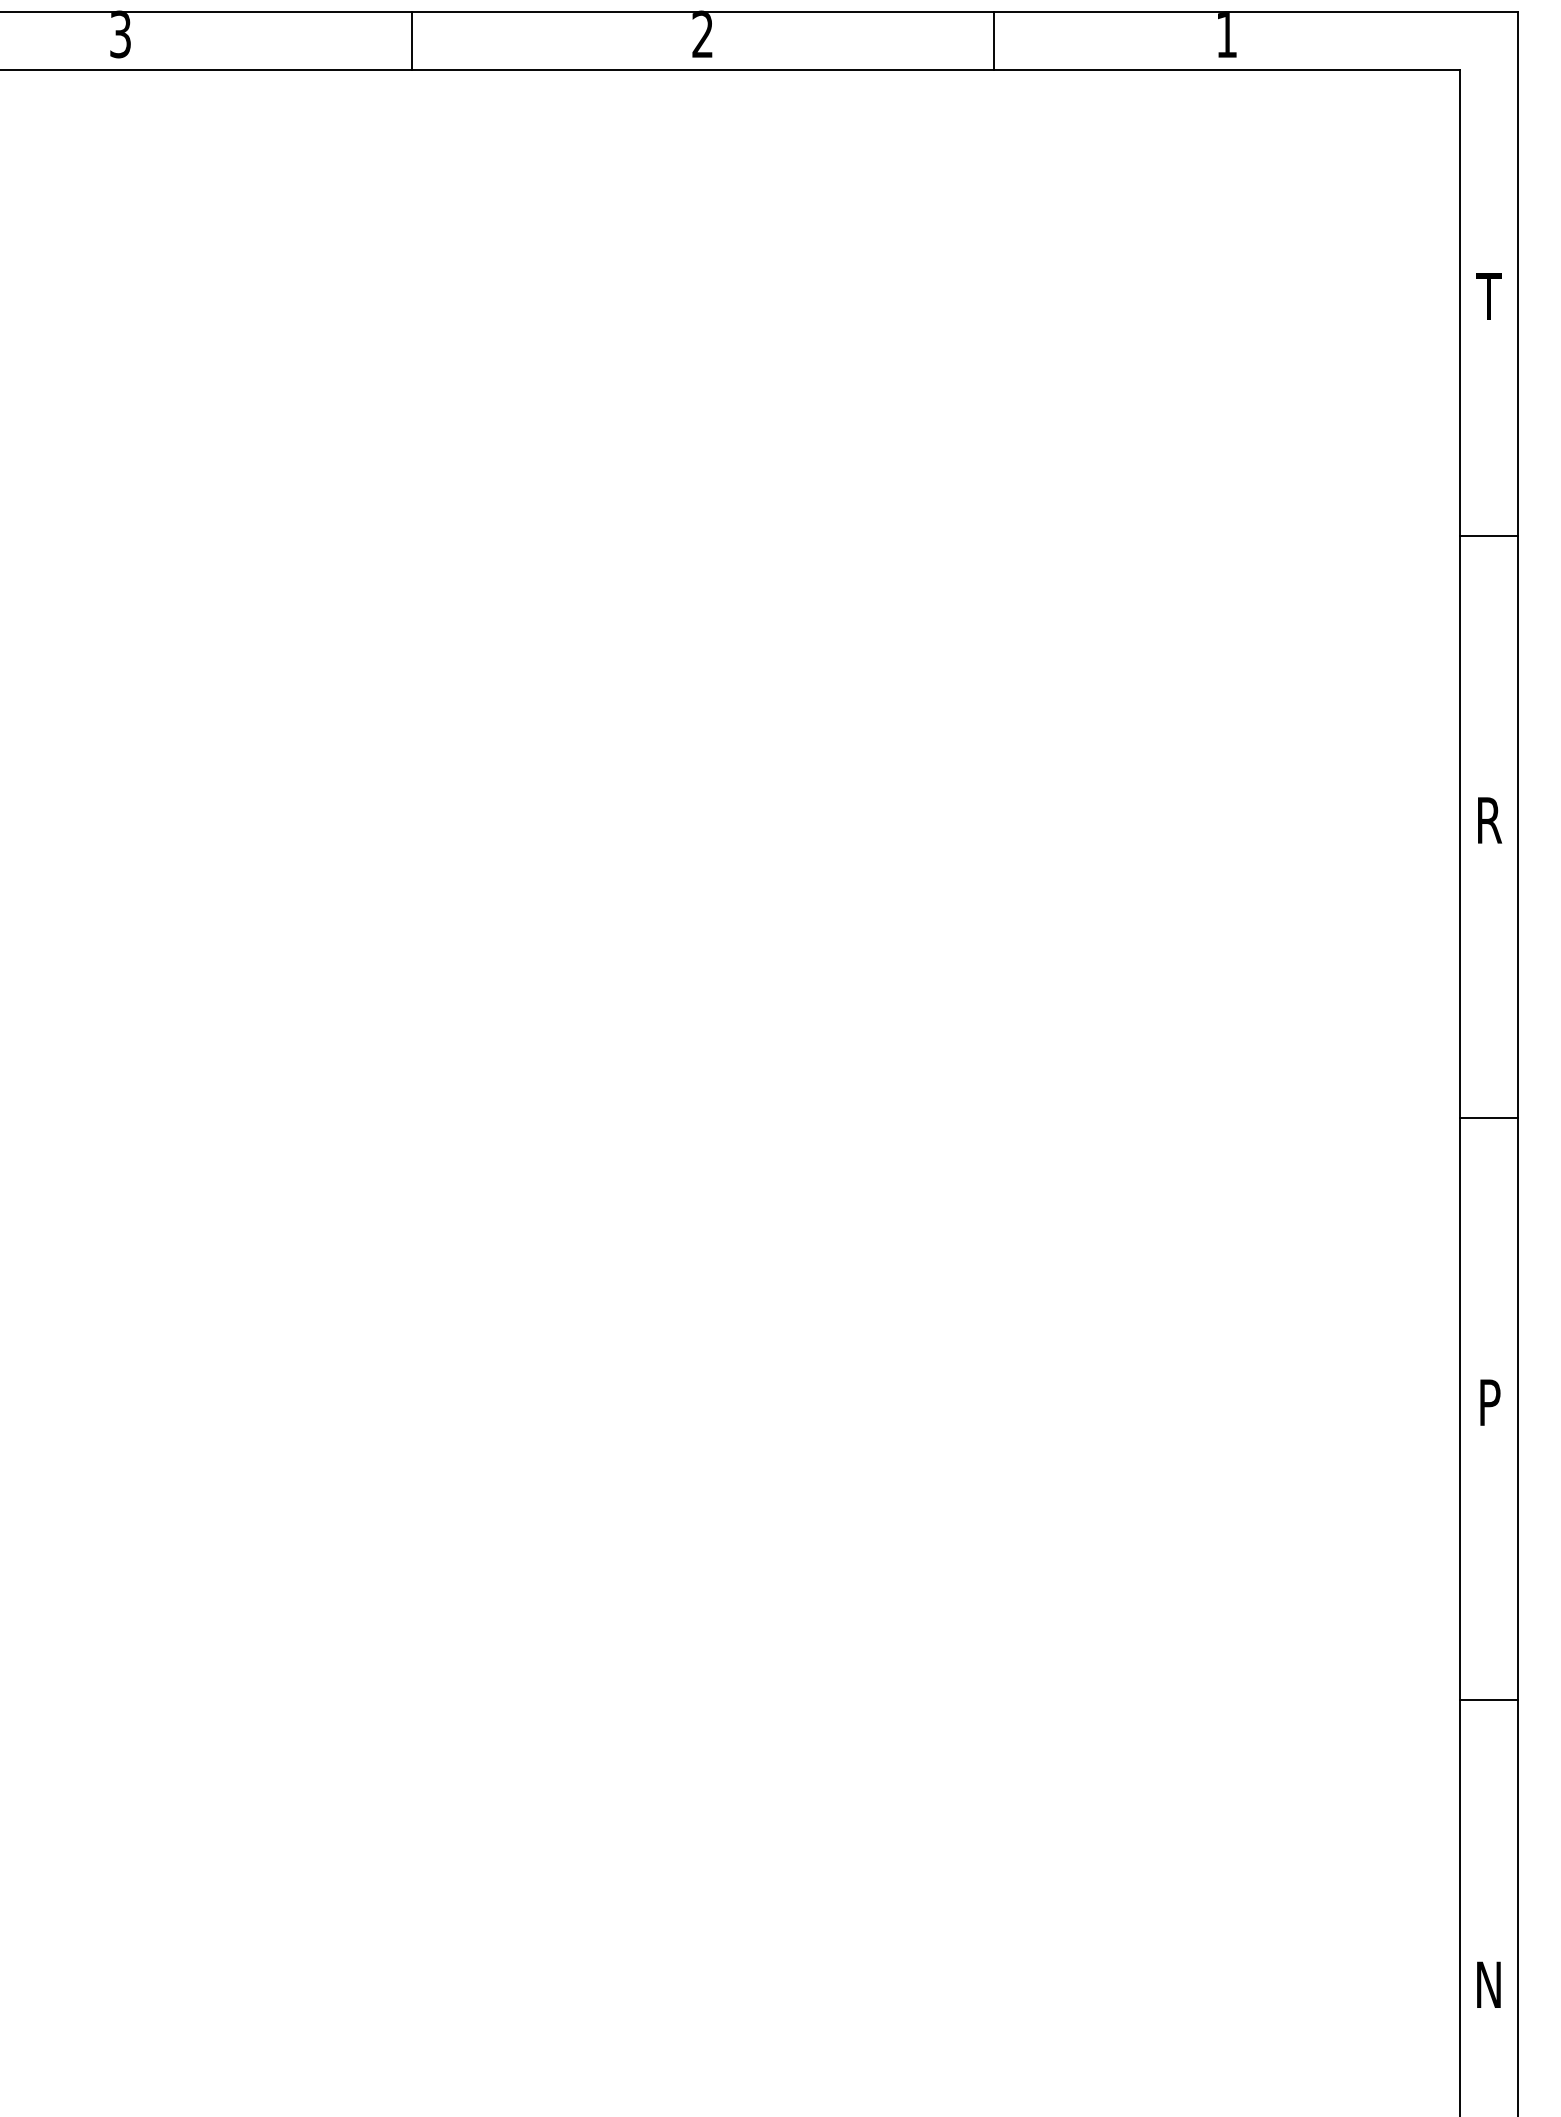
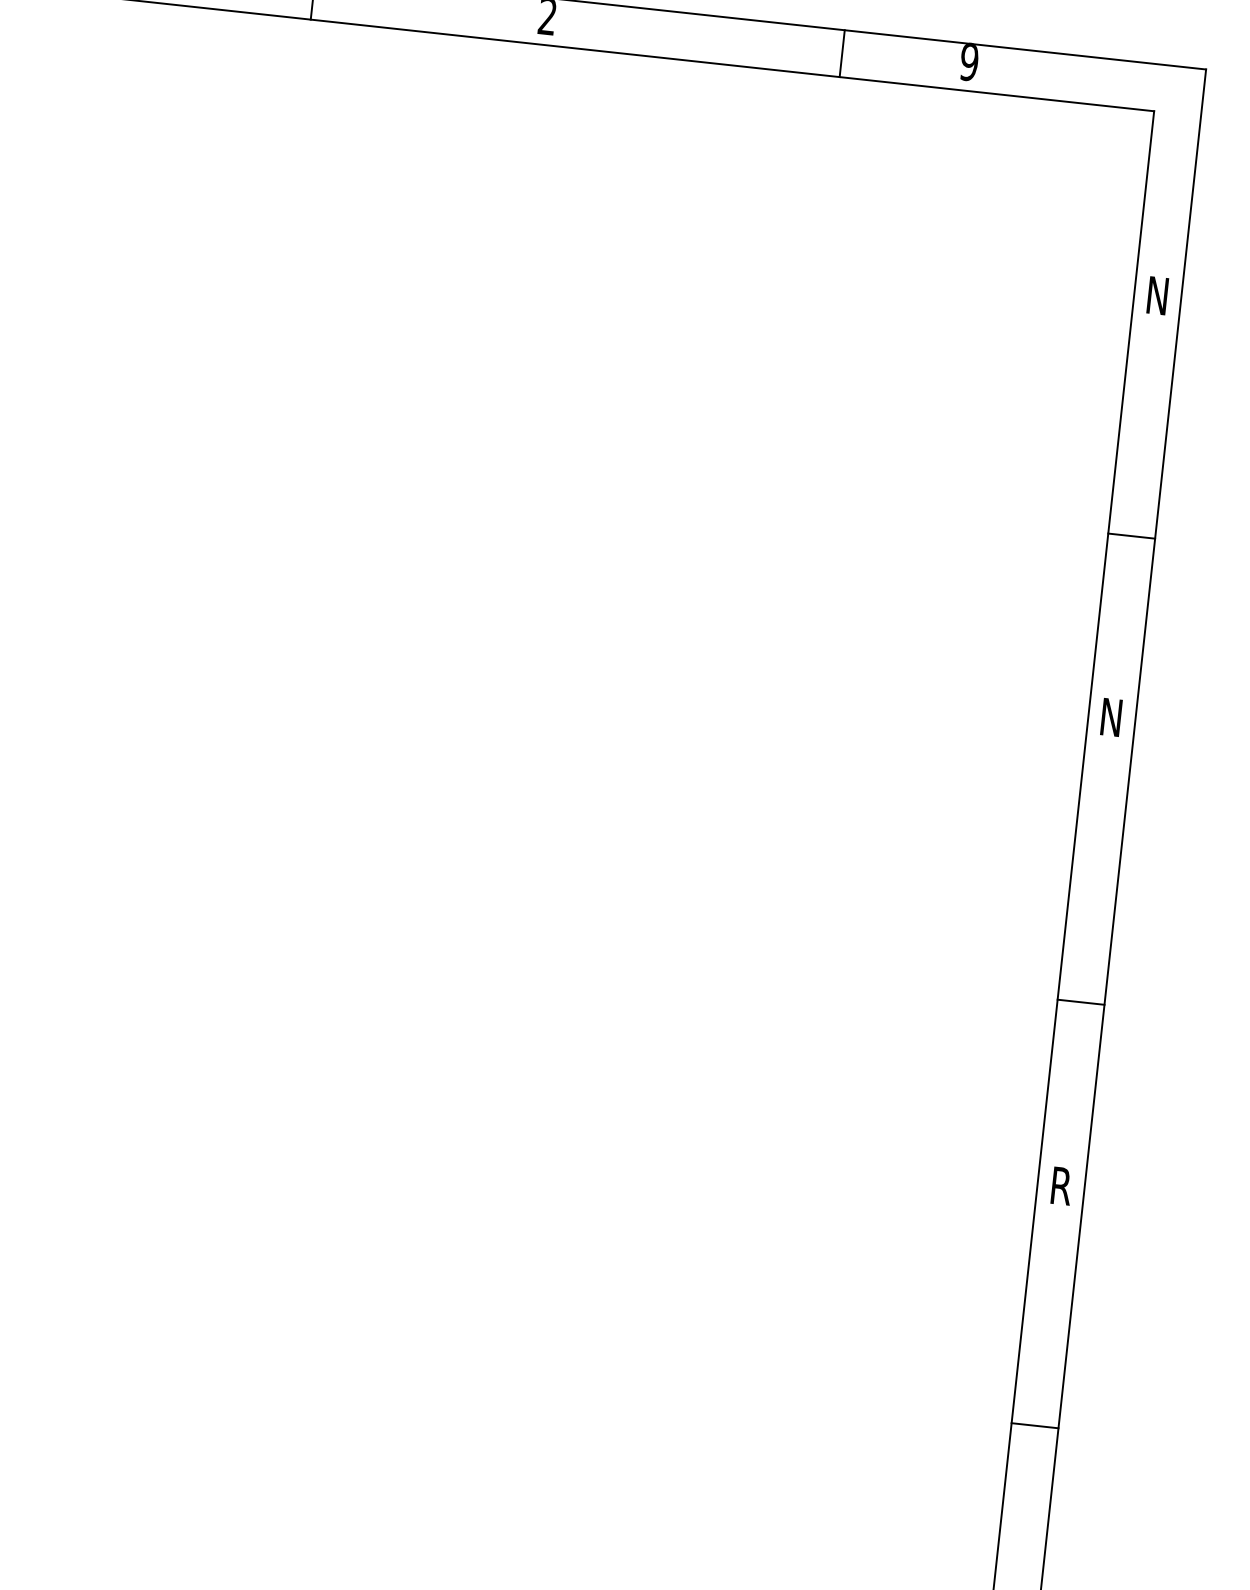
text: (1226, 34) -> (969, 62), 1 -> 9
line: (994, 41) -> (842, 53), moved
text: (1488, 296) -> (1157, 295), T -> N
line: (1489, 536) -> (1131, 536), moved
text: (1489, 820) -> (1112, 717), R -> N
line: (1489, 1118) -> (1081, 1002), moved
text: (1490, 1402) -> (1062, 1186), P -> R

